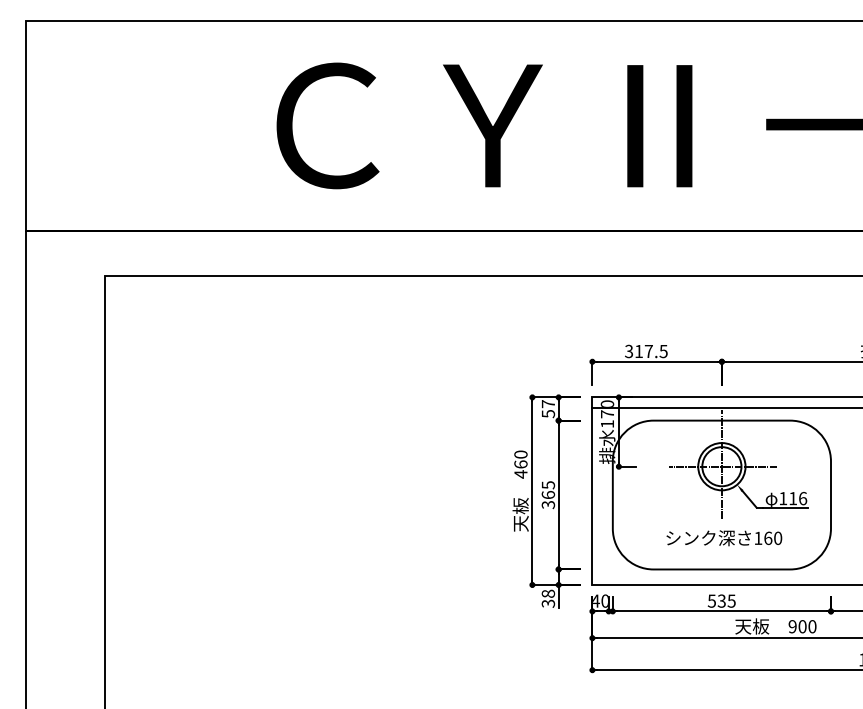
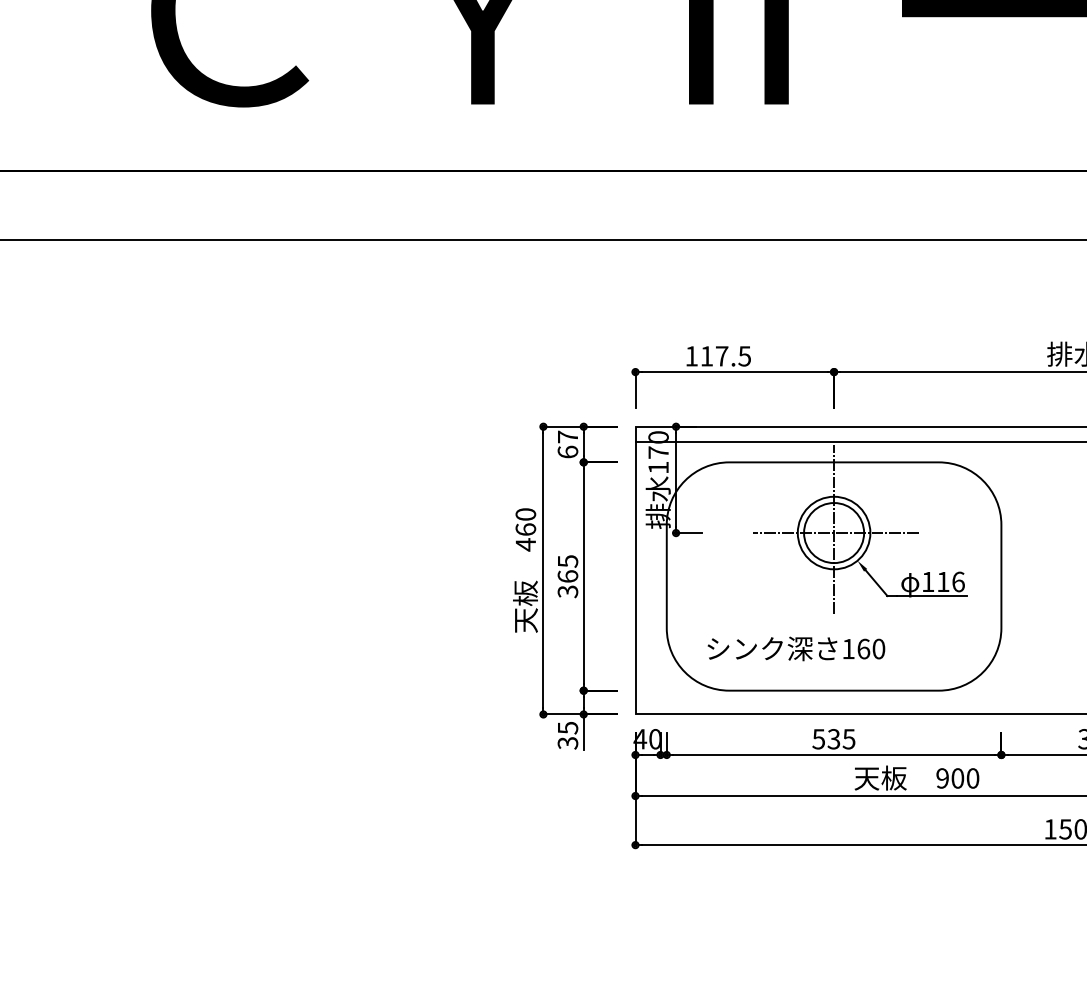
text: (629, 351) -> (692, 356), 317.5 -> 117.5
text: (547, 413) -> (566, 451), 57 -> 67
text: (724, 538) -> (796, 649), moved
text: (547, 593) -> (566, 727), 38 -> 35

